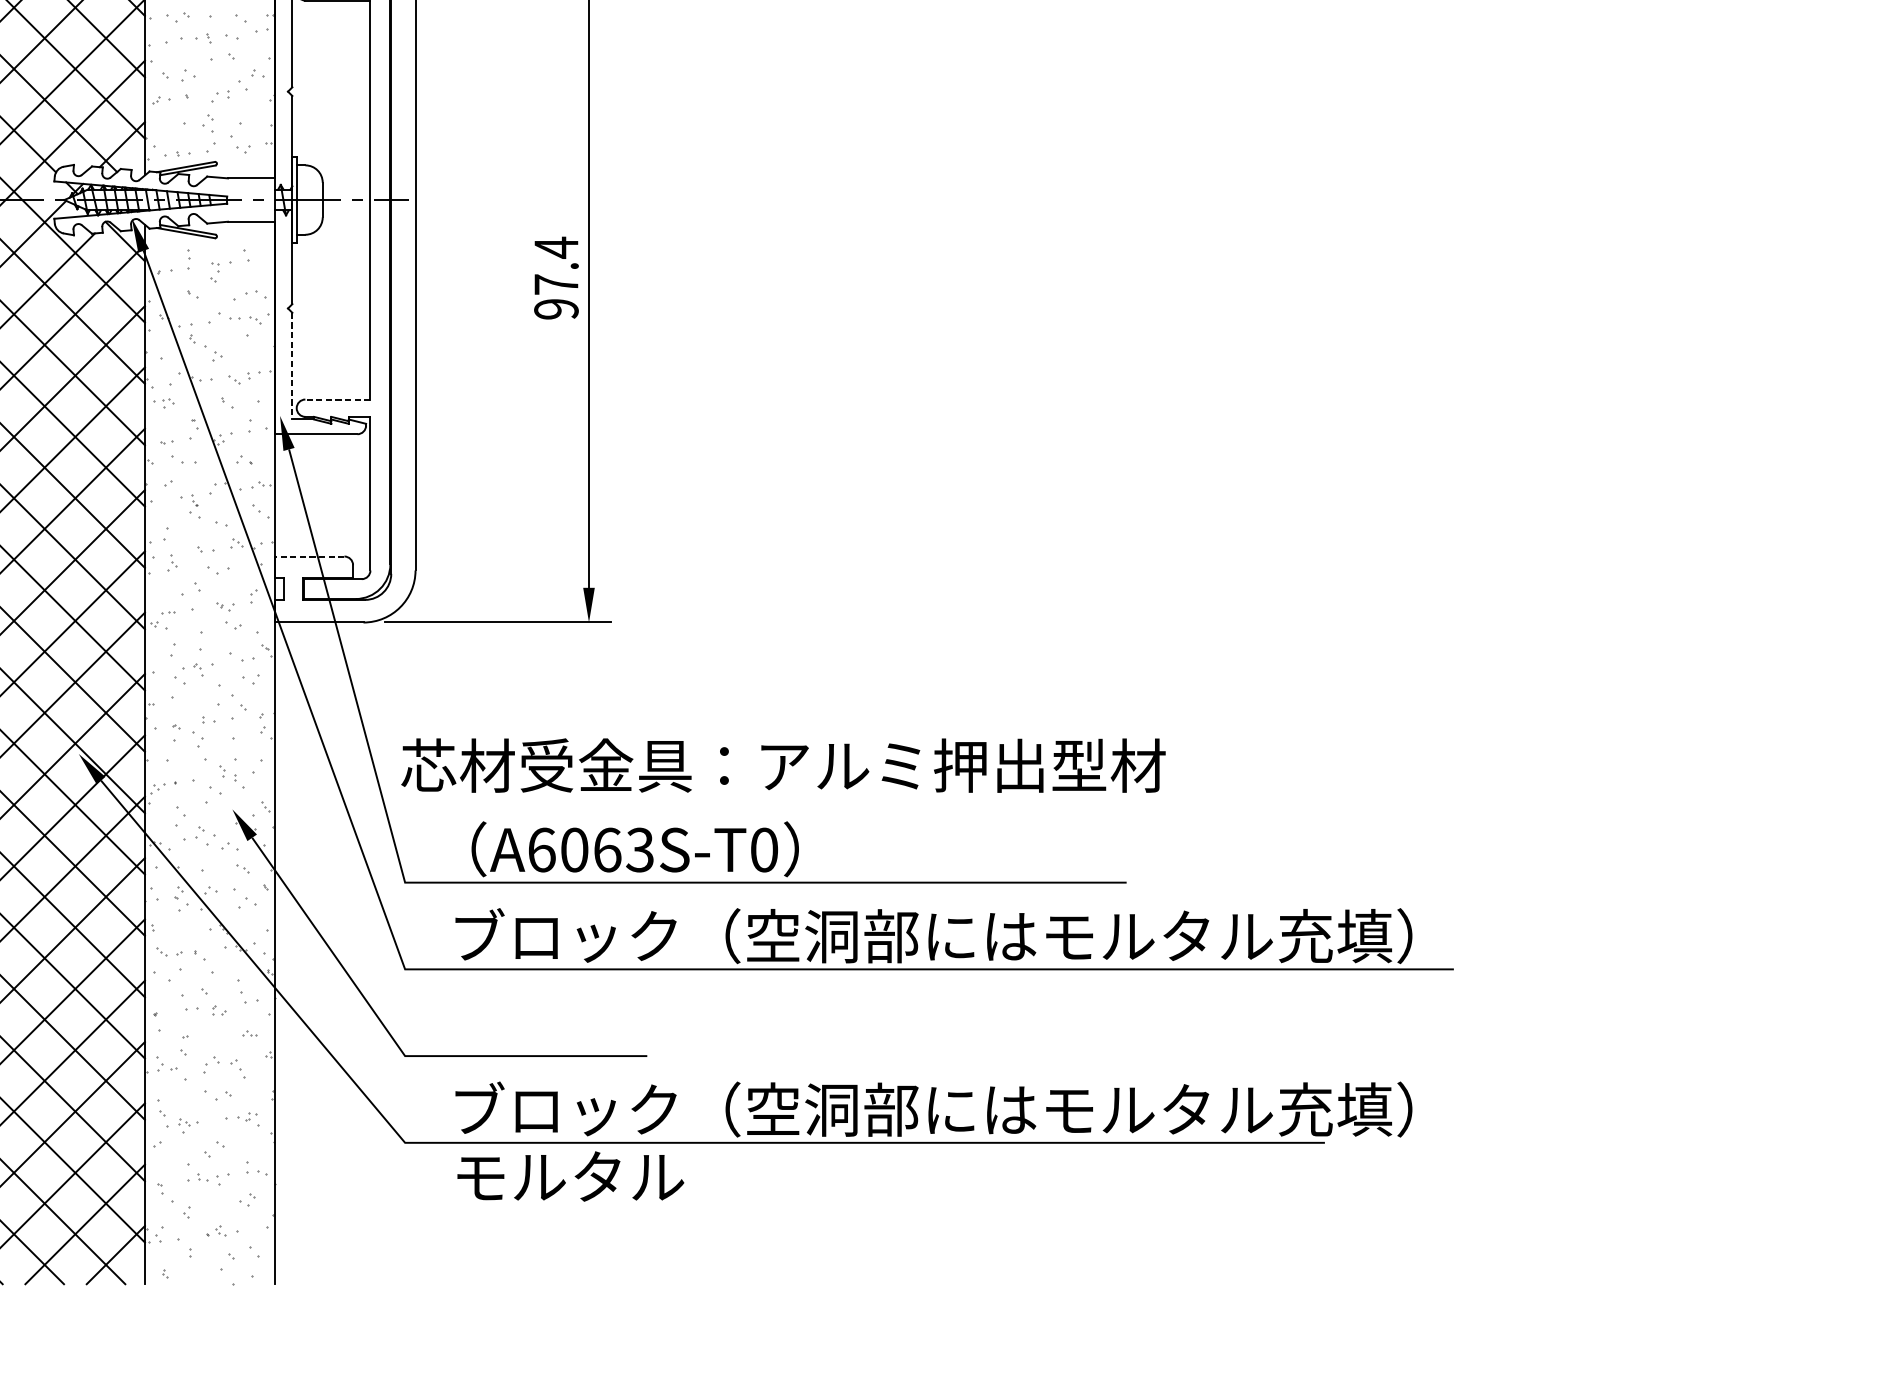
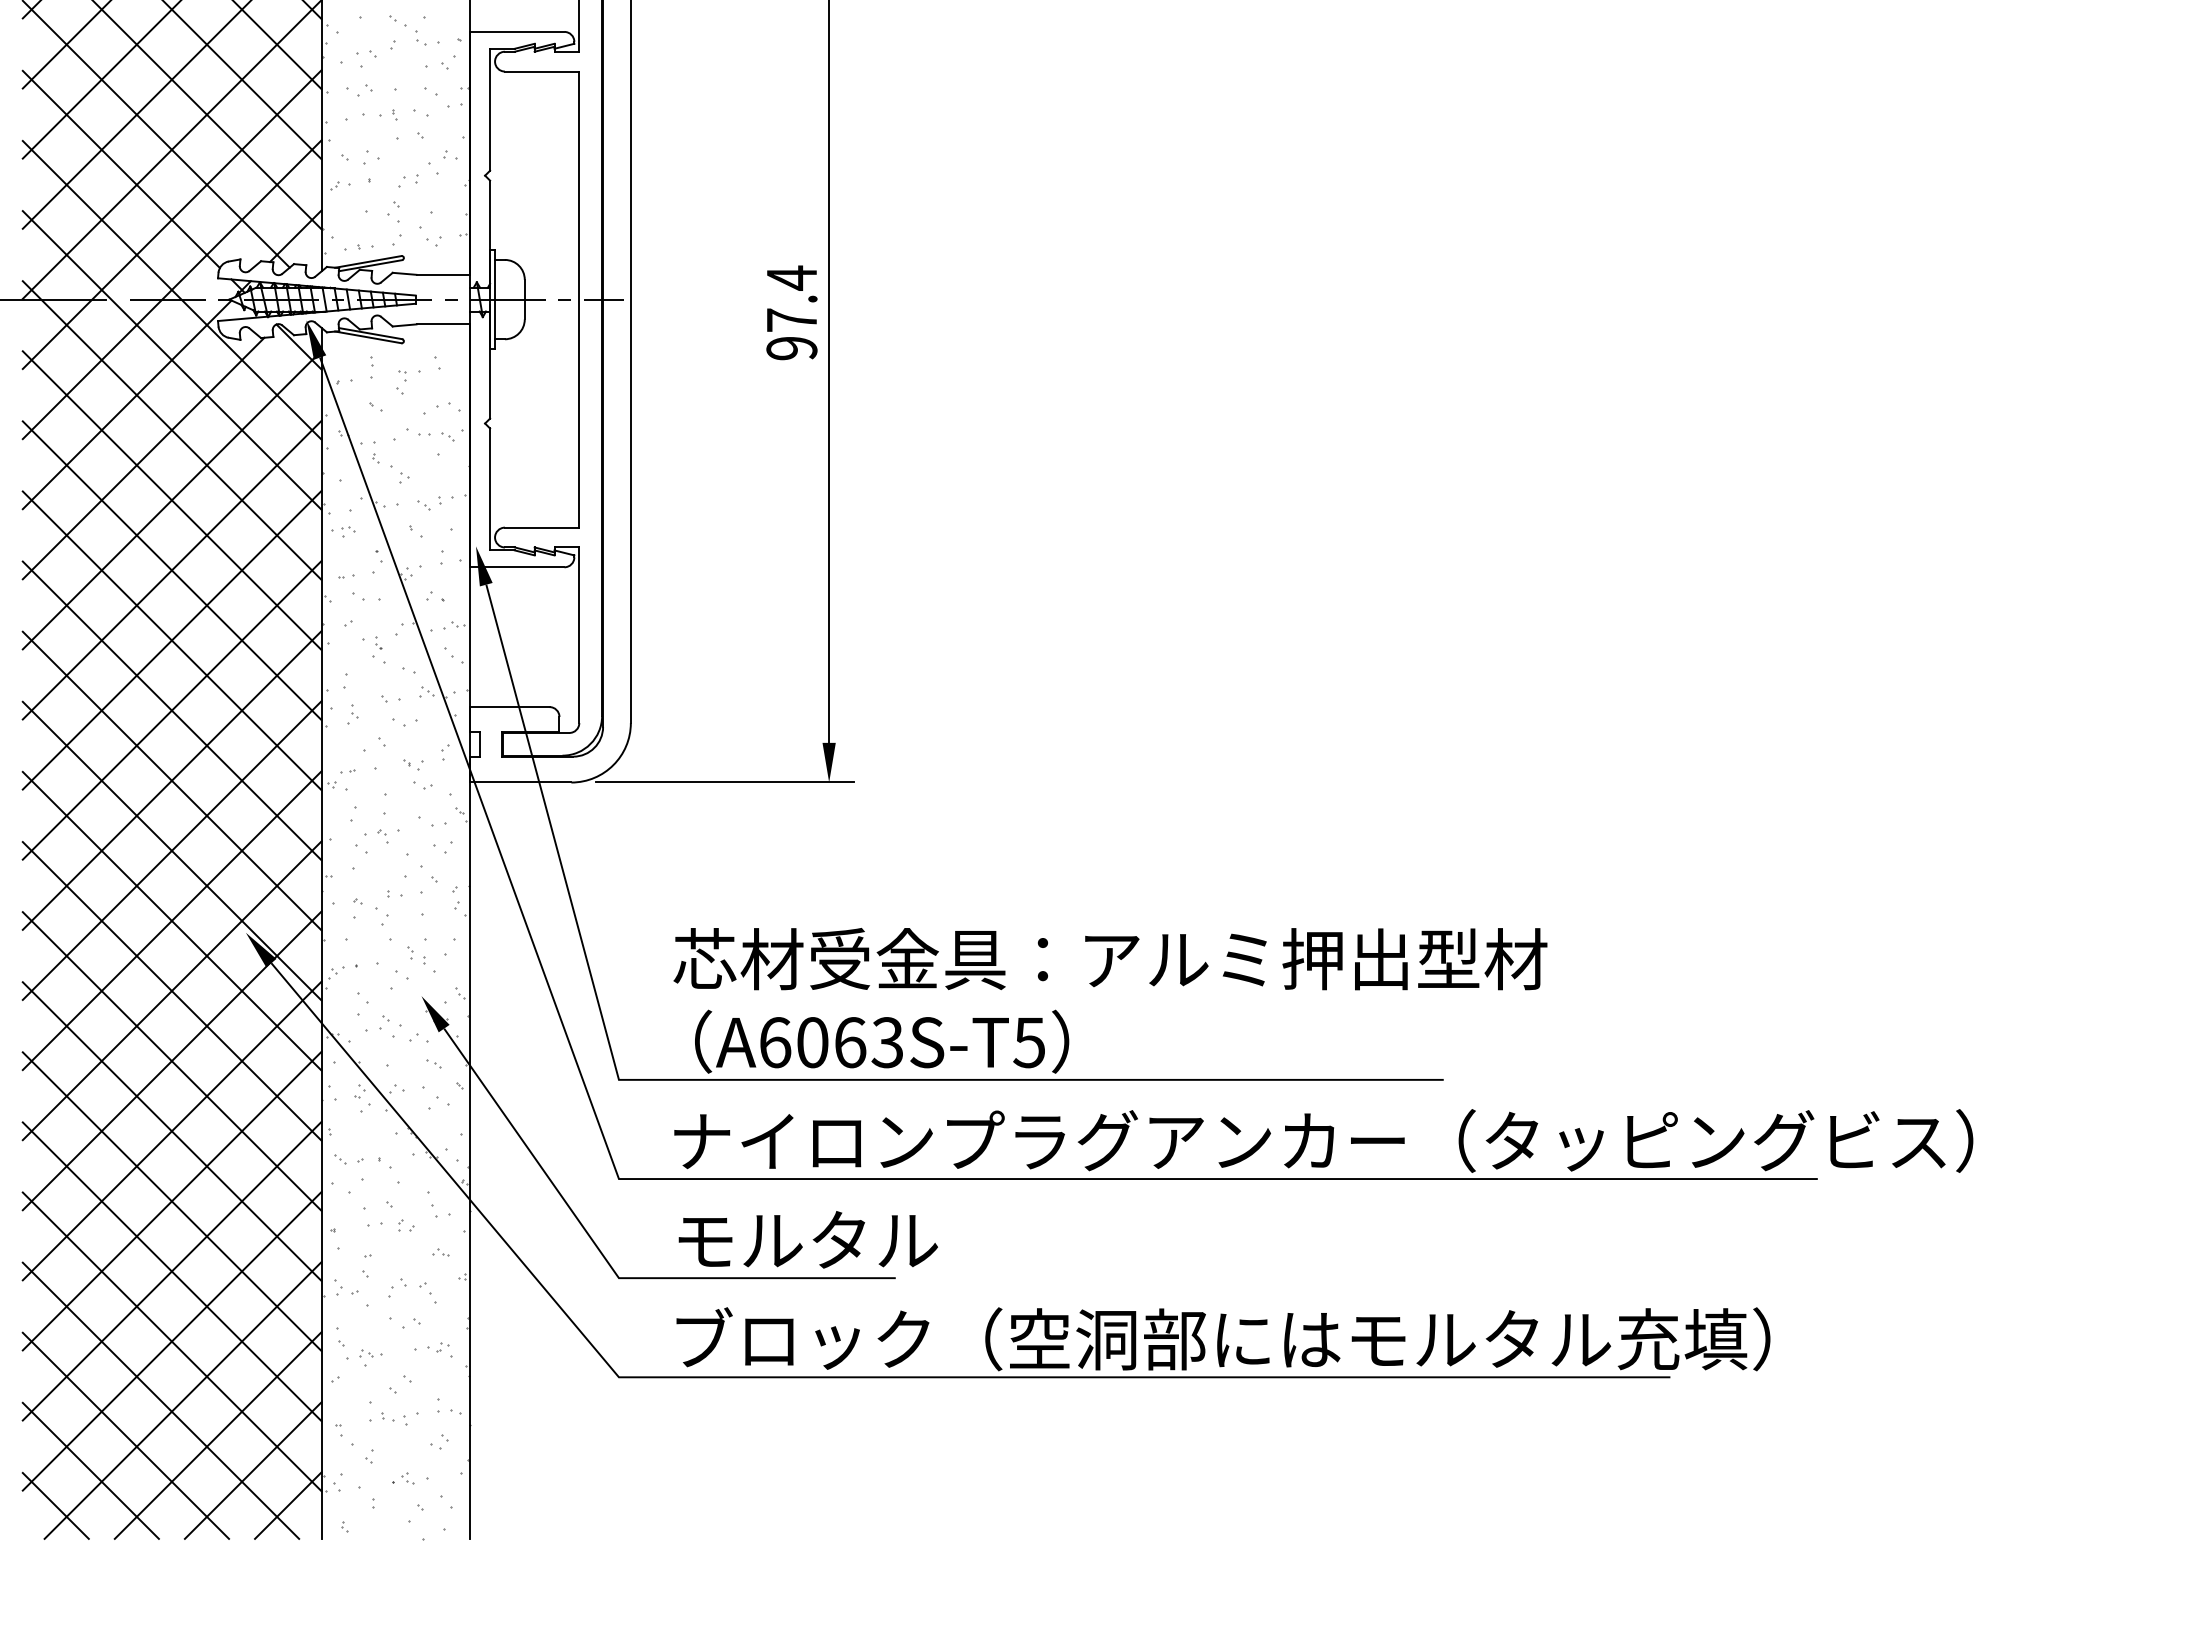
text: (556, 277) -> (791, 312), moved
line: (292, 366) -> (490, 489), dashed -> solid
line: (337, 399) -> (541, 527), dashed -> solid
line: (309, 556) -> (509, 707), dashed -> solid
text: (783, 765) -> (1110, 959), moved
text: (764, 849) -> (1029, 1042), A6063S-T0 -> A6063S-T5
text: (1021, 935) -> (1323, 1140), ブロック（空洞部にはモルタル充填） -> ナイロンプラグアンカー（タッピングビス）
text: (570, 1176) -> (807, 1239), moved

